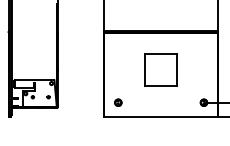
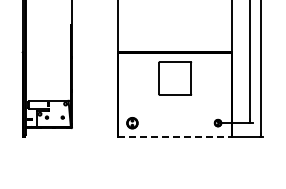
part: (161, 70) -> (175, 78), moved
part: (118, 102) -> (132, 122), size x1.6
line: (161, 117) -> (175, 137), solid -> dashed

